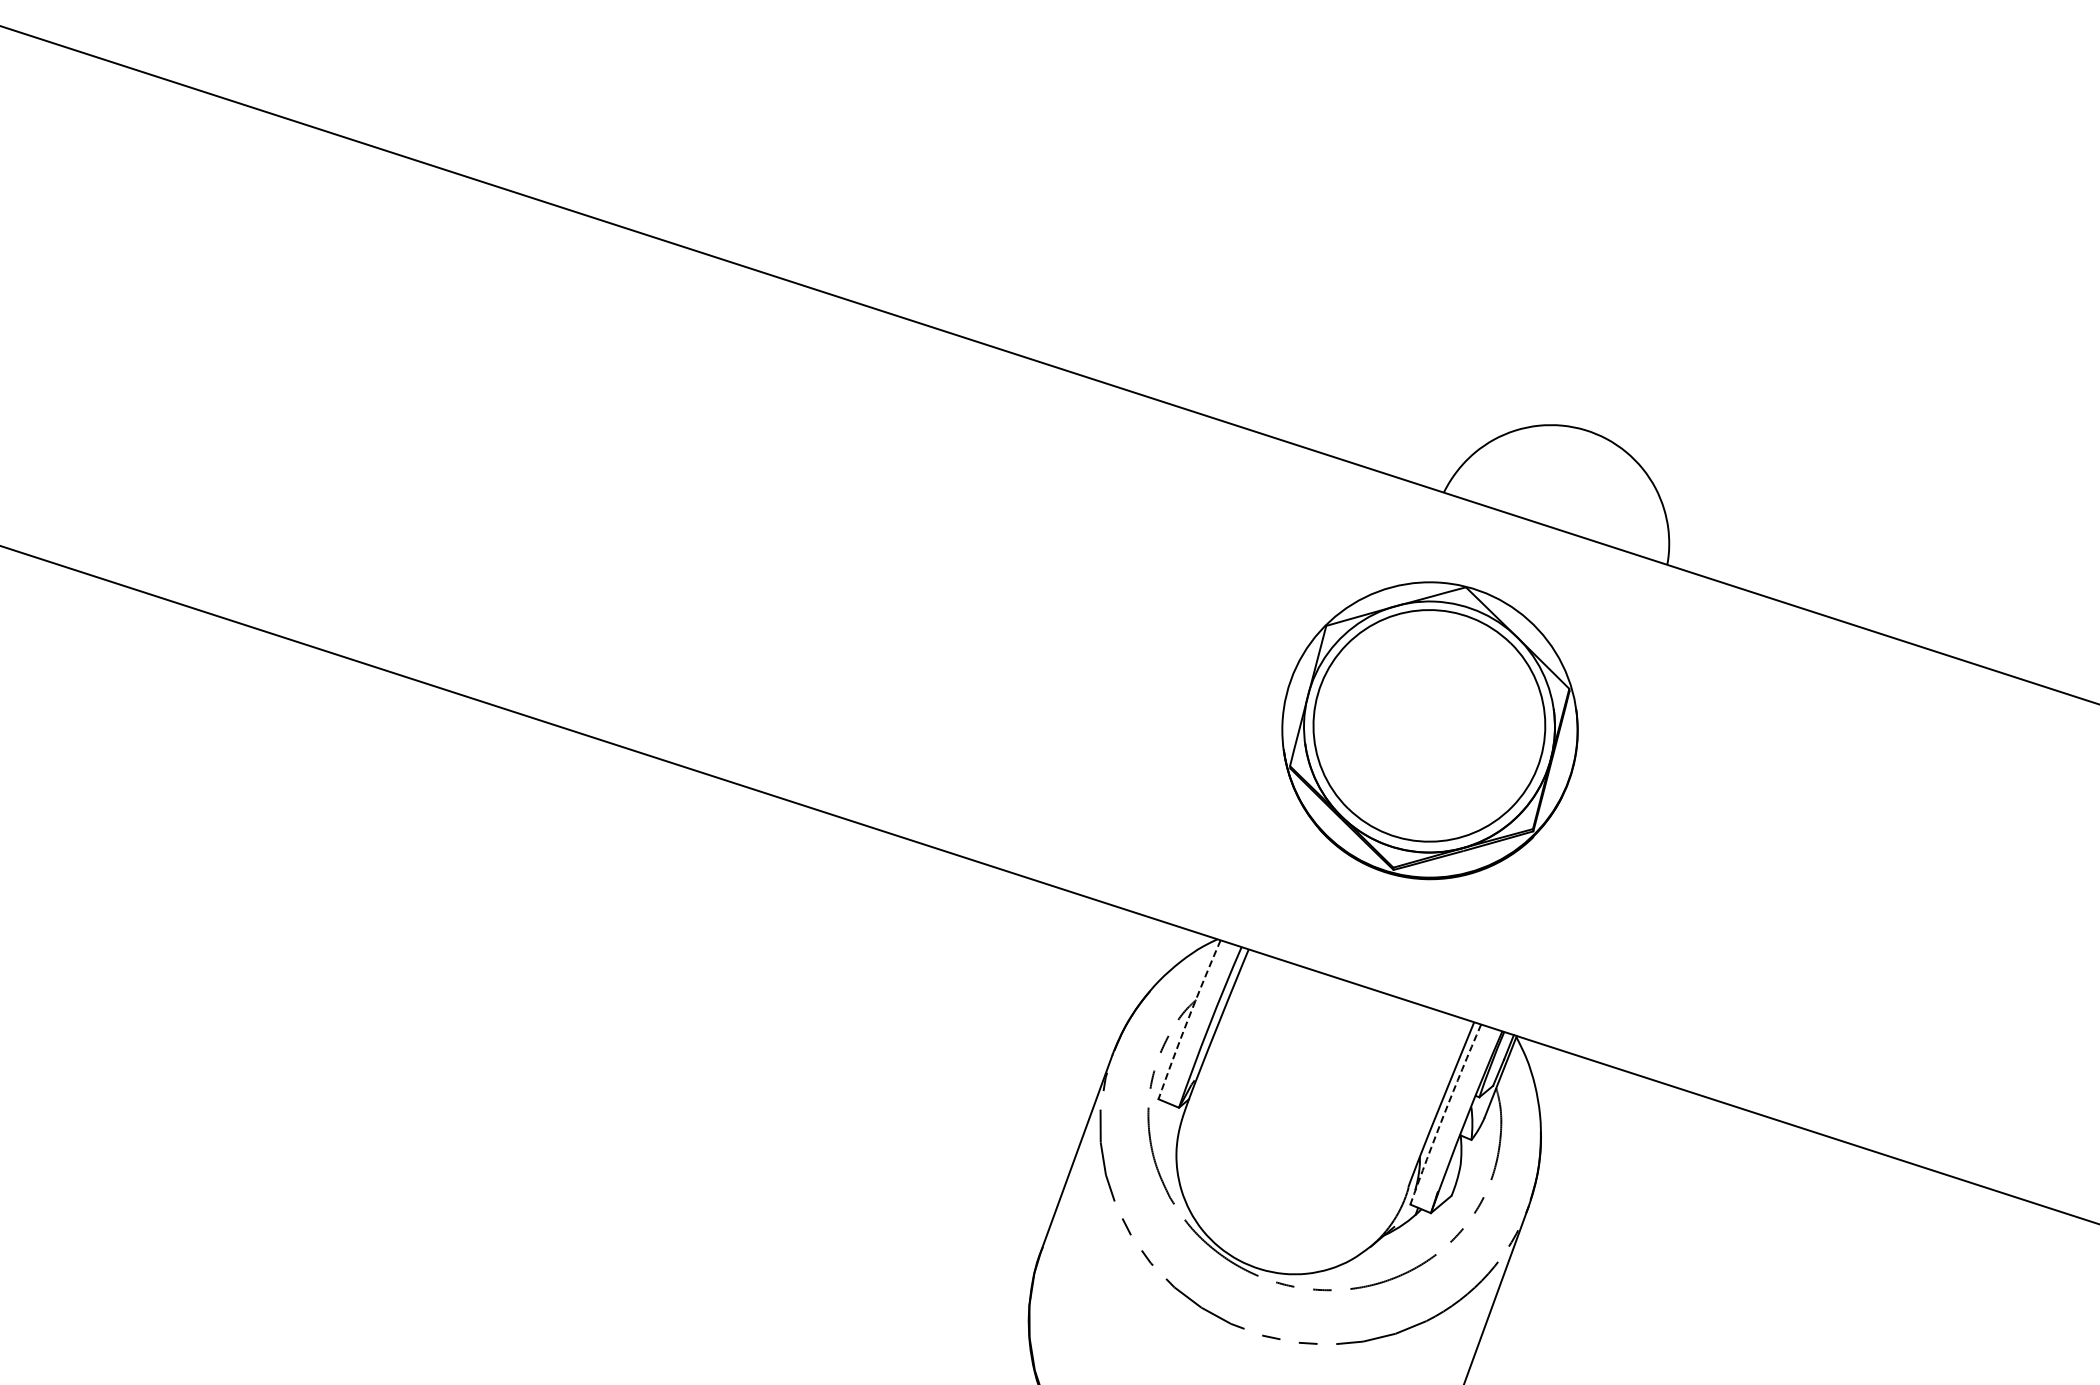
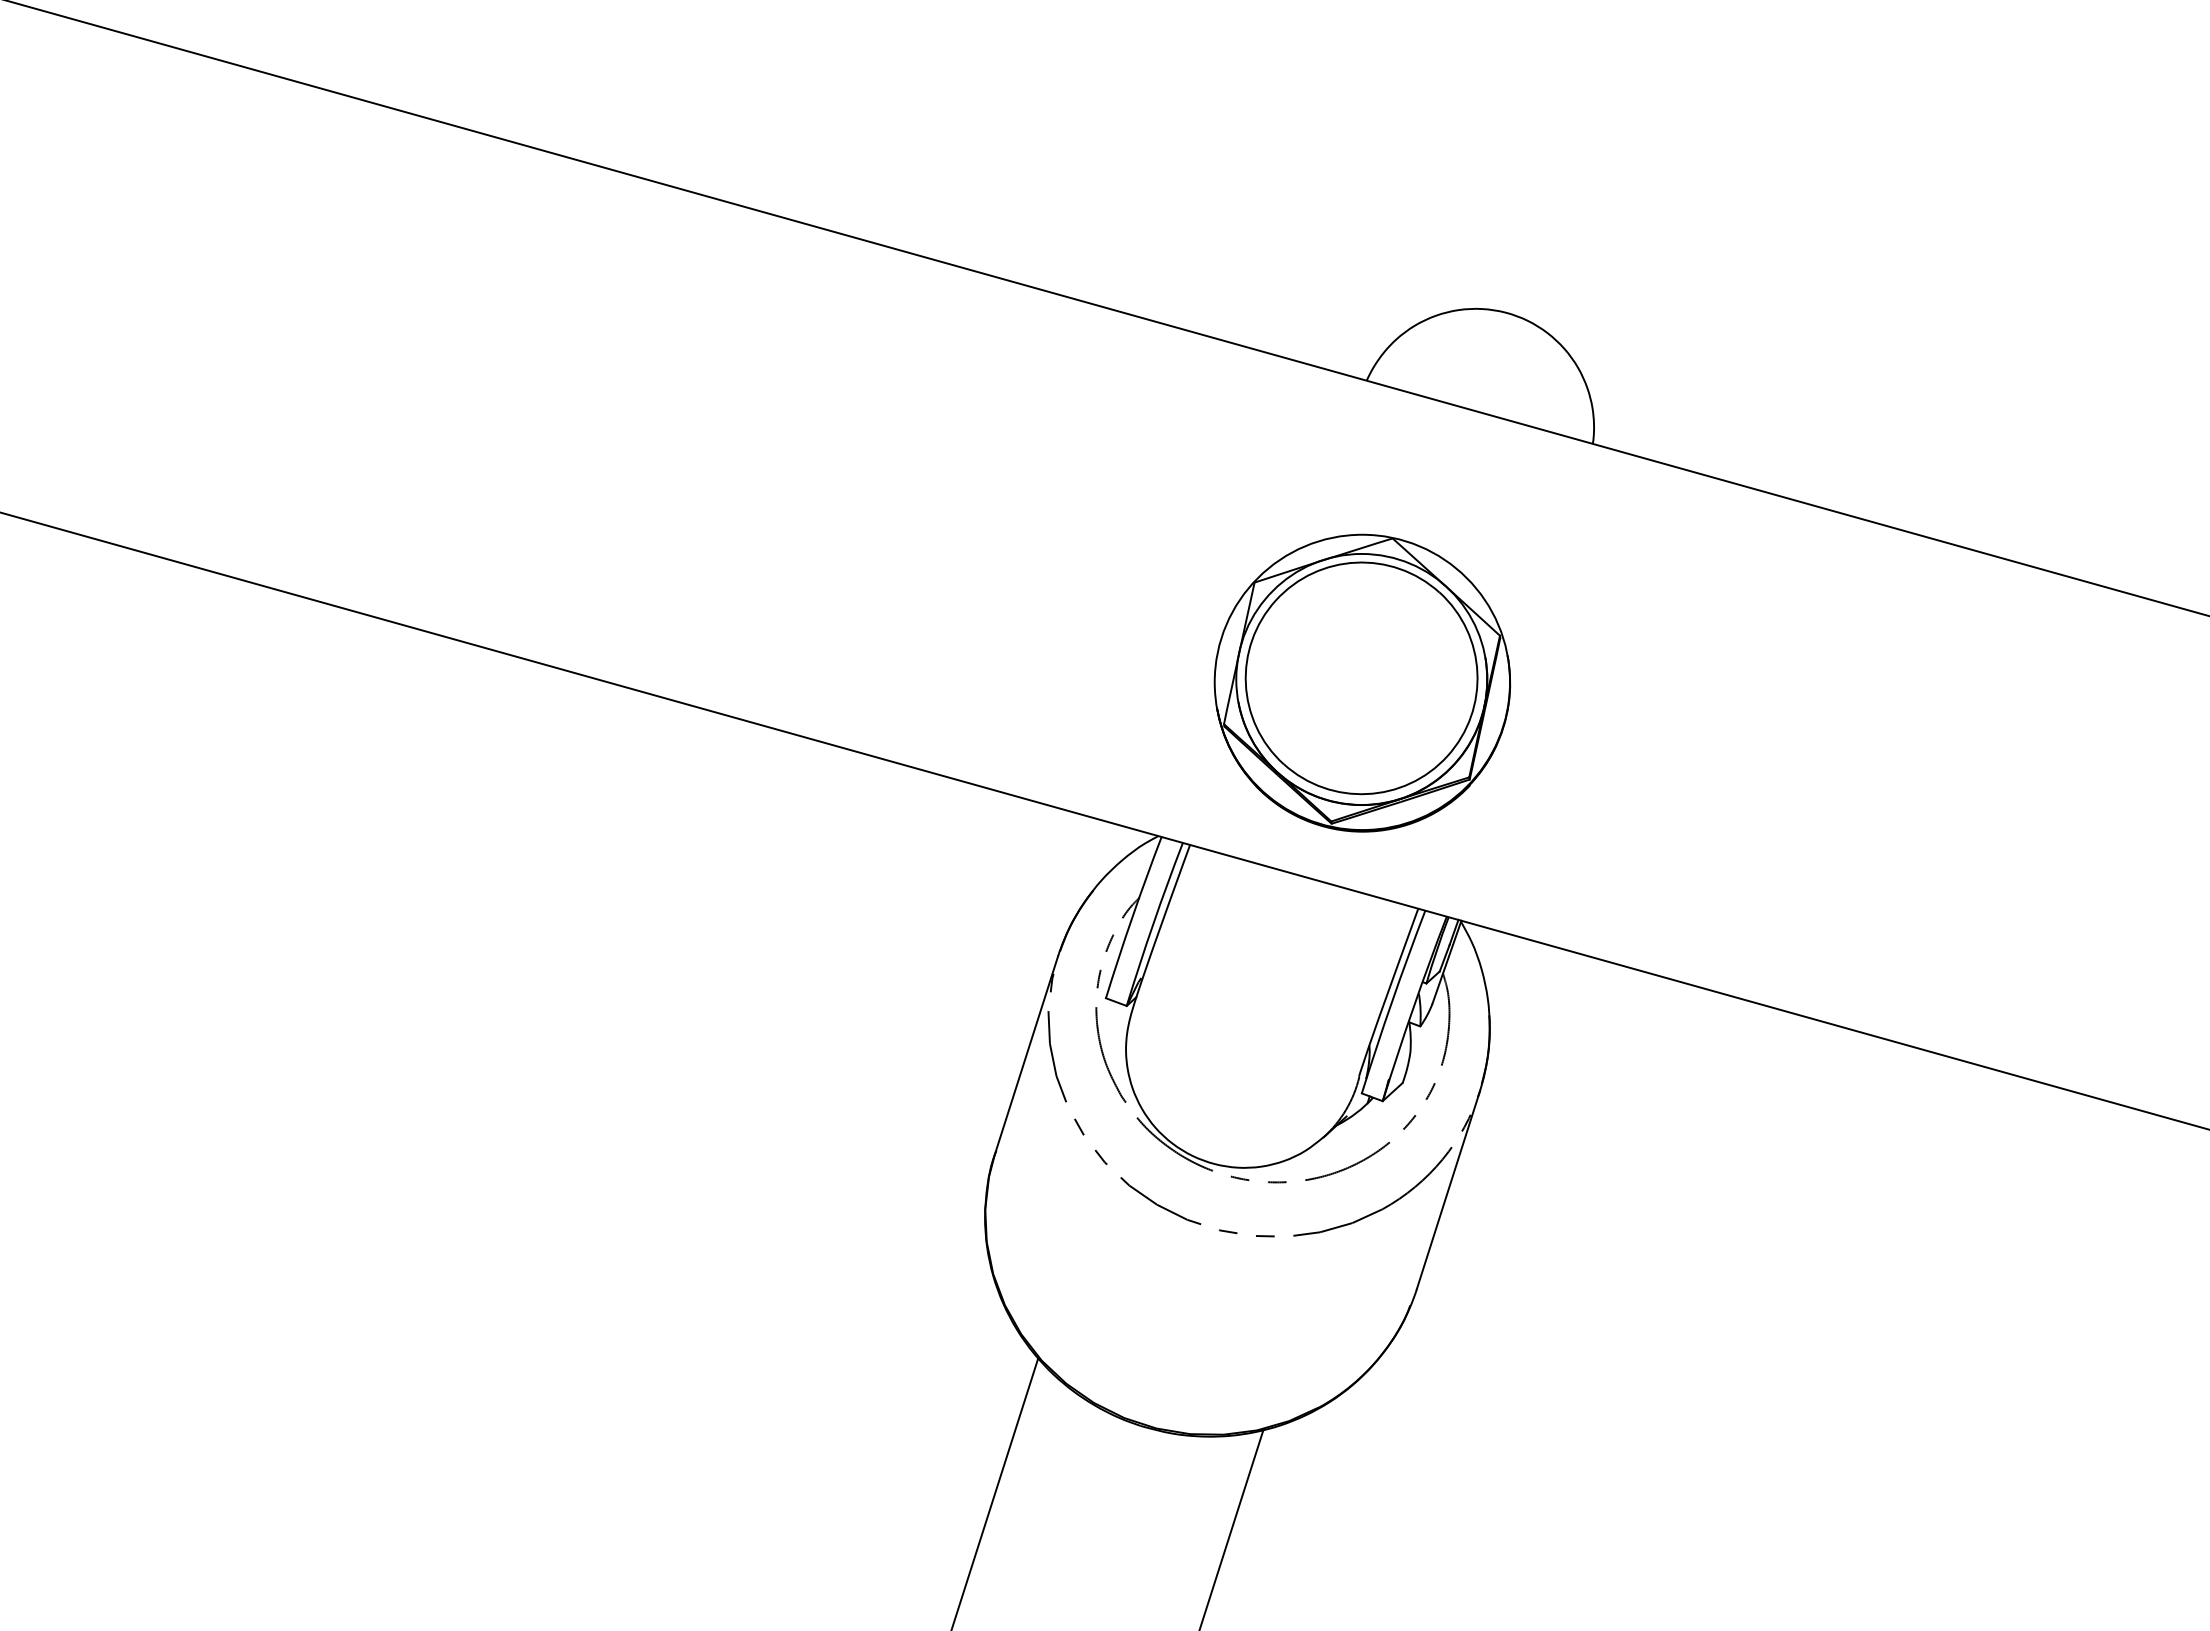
part: (1430, 730) -> (1362, 682), moved
arc: (1188, 1019) -> (1132, 917), dashed -> solid
arc: (1444, 1113) -> (1392, 1001), dashed -> solid

